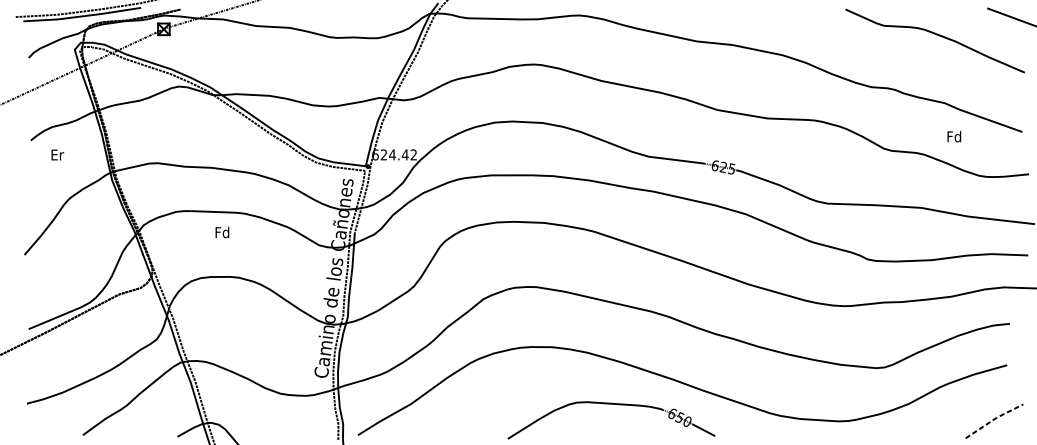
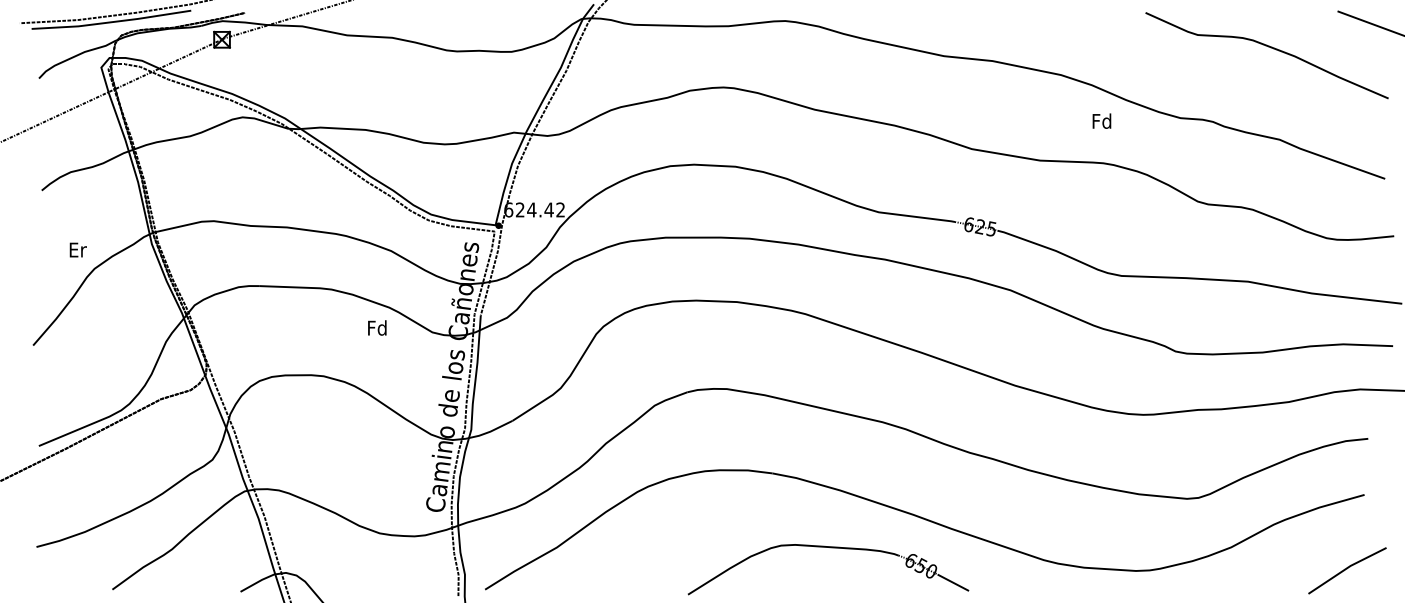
text: (953, 136) -> (1101, 120), moved
text: (57, 154) -> (77, 249), moved
text: (222, 232) -> (377, 327), moved
line: (994, 419) -> (1347, 568), dashed -> solid

